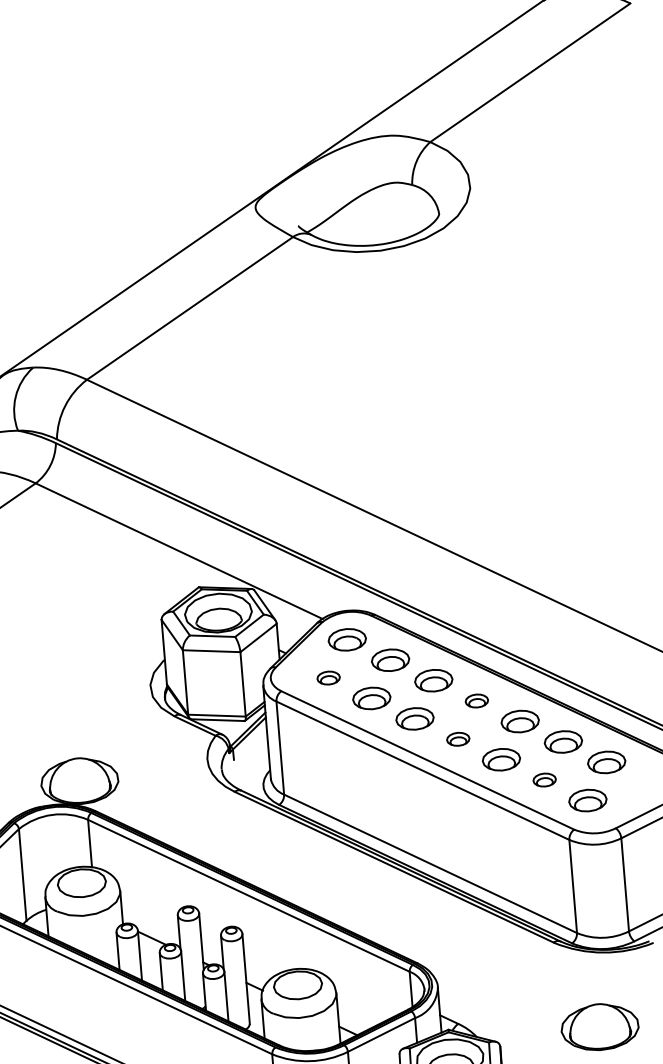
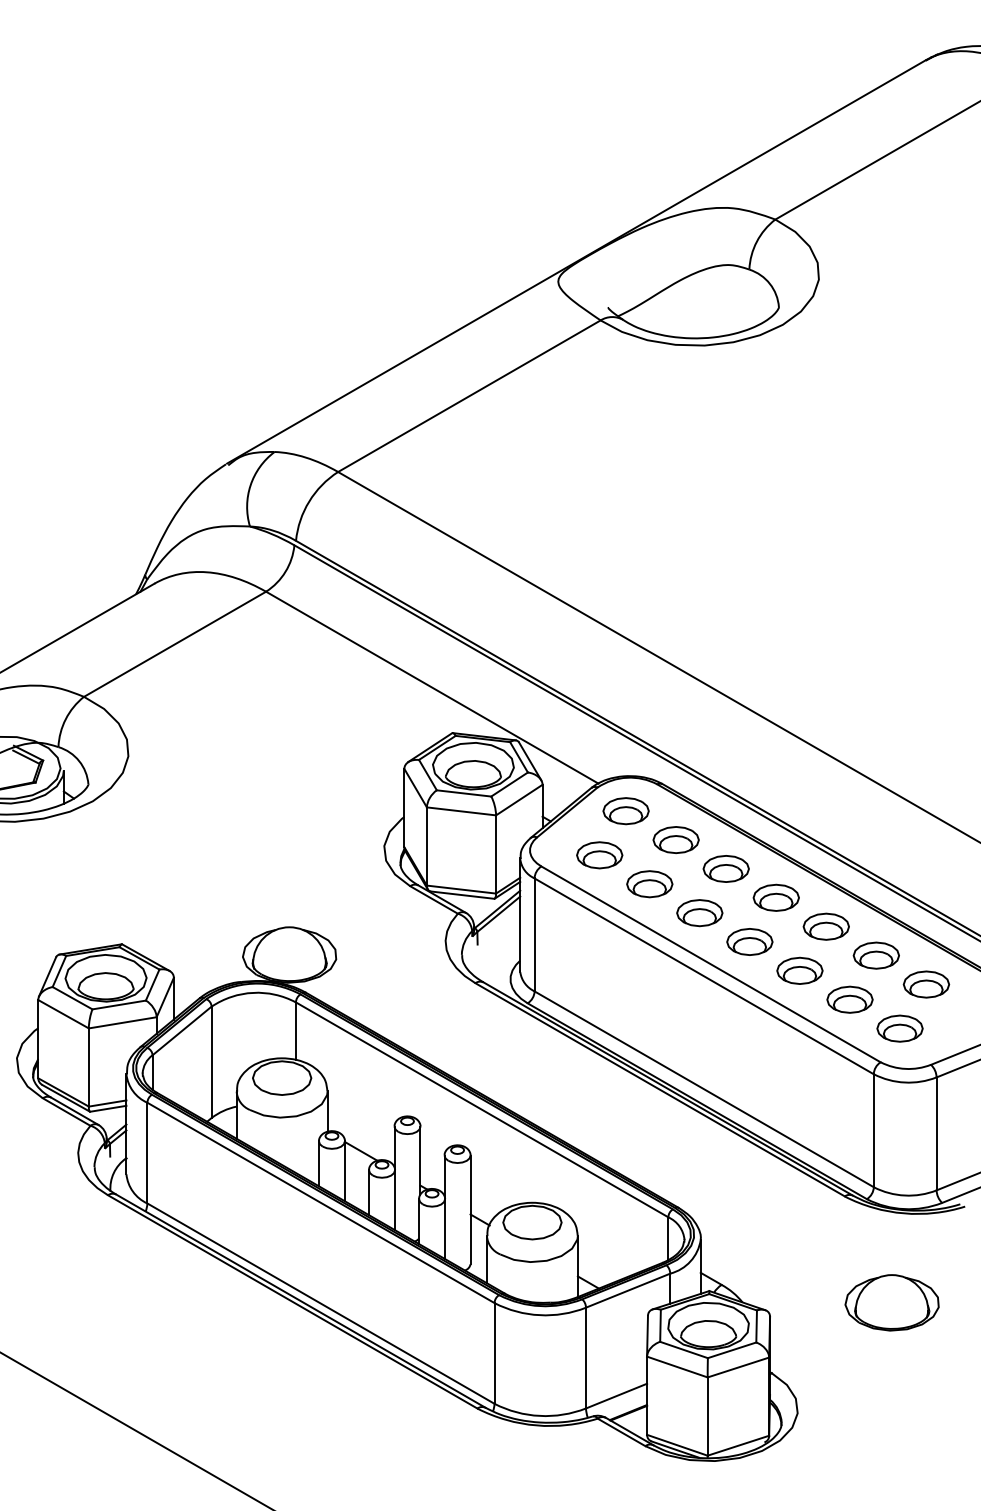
part: (328, 678) -> (599, 855), size x1.67
part: (476, 700) -> (775, 897), size x1.67
part: (457, 738) -> (749, 941), size x1.67
part: (544, 779) -> (849, 999), size x1.67

